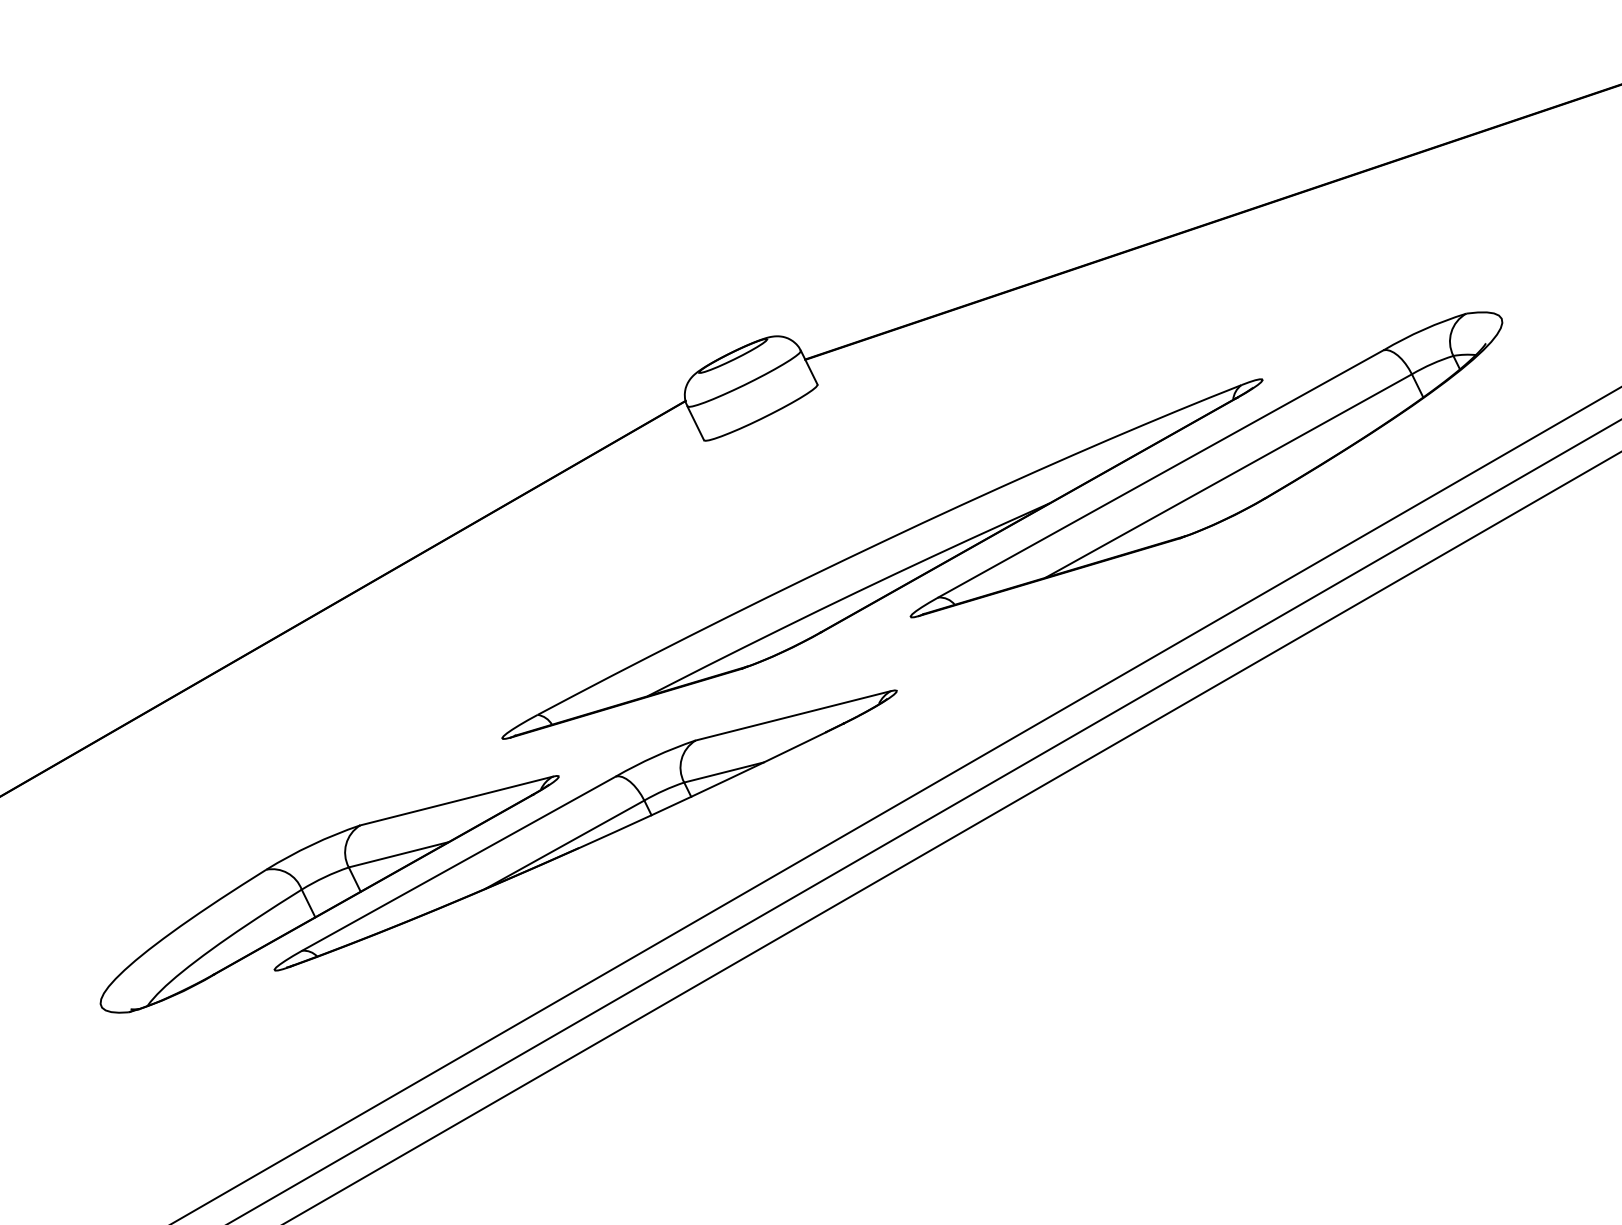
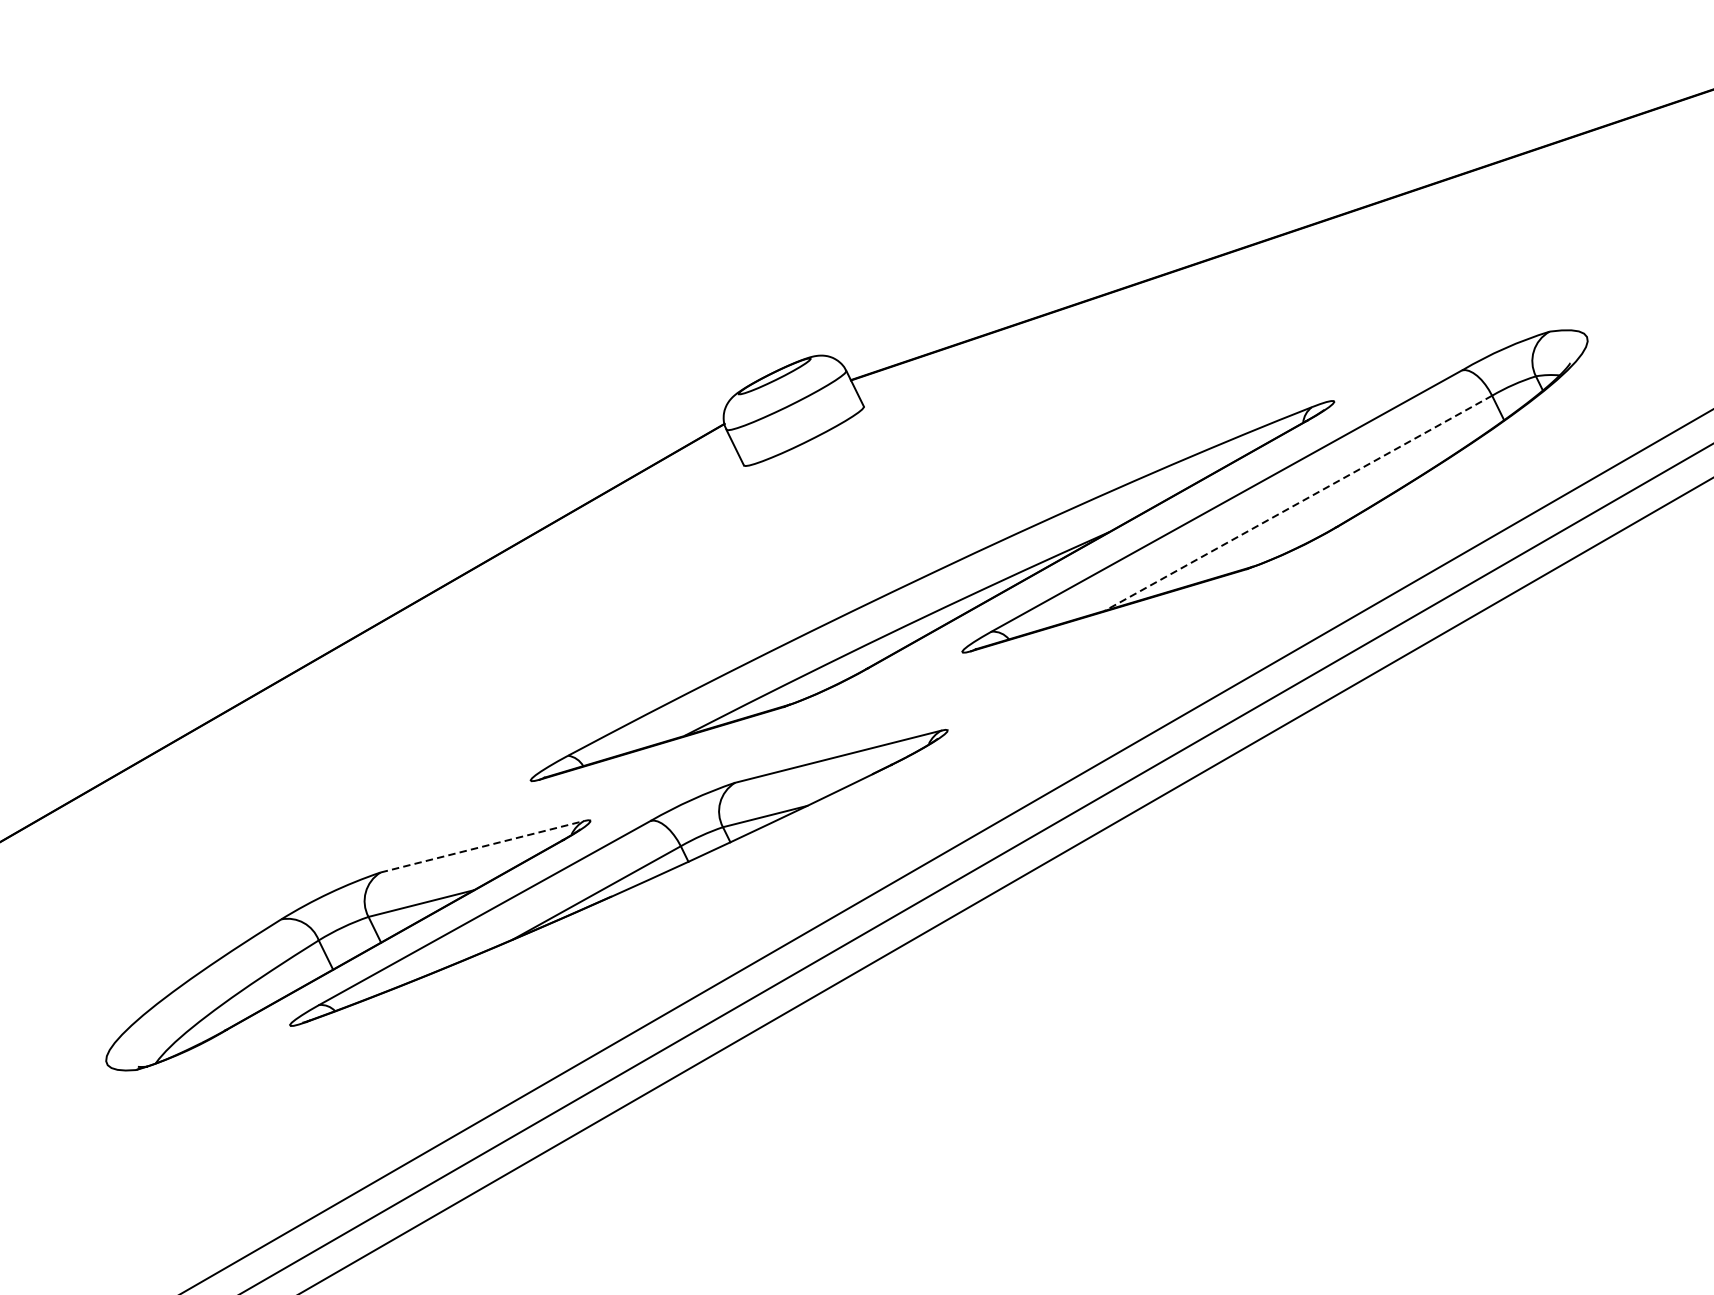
line: (1228, 476) -> (1298, 503), solid -> dashed
line: (457, 800) -> (483, 846), solid -> dashed

